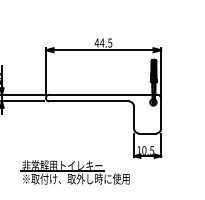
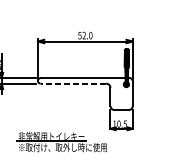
text: (103, 42) -> (85, 35), 44.5 -> 52.0
line: (89, 101) -> (73, 83), solid -> dashed

